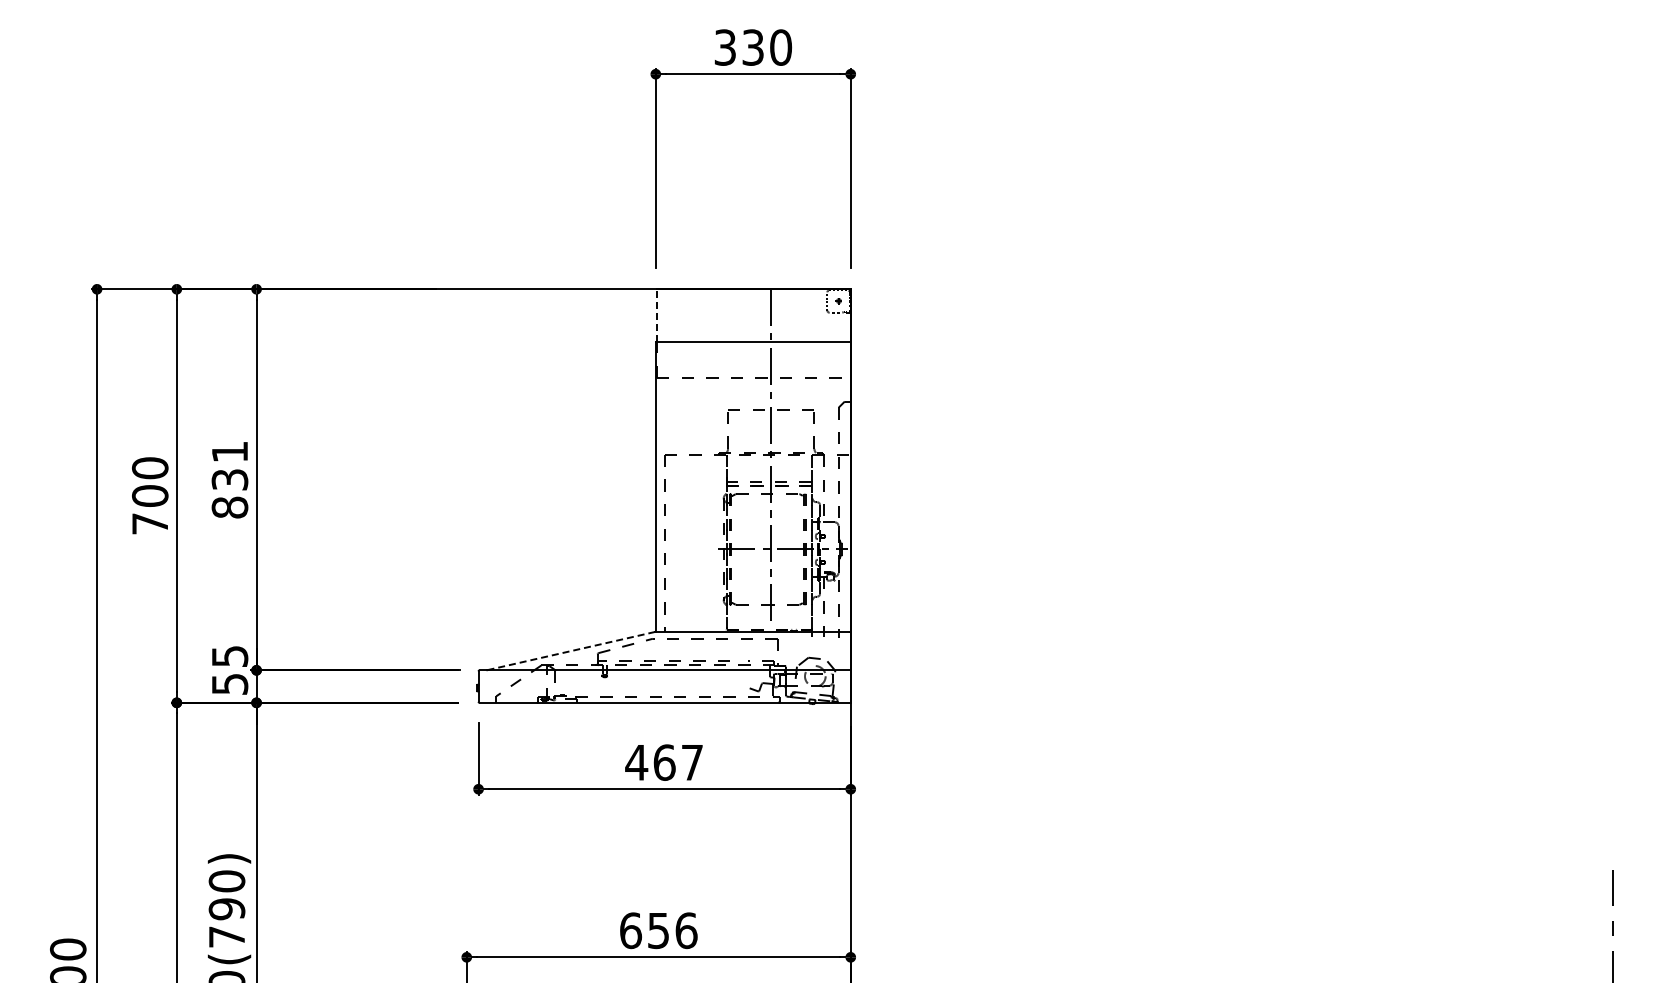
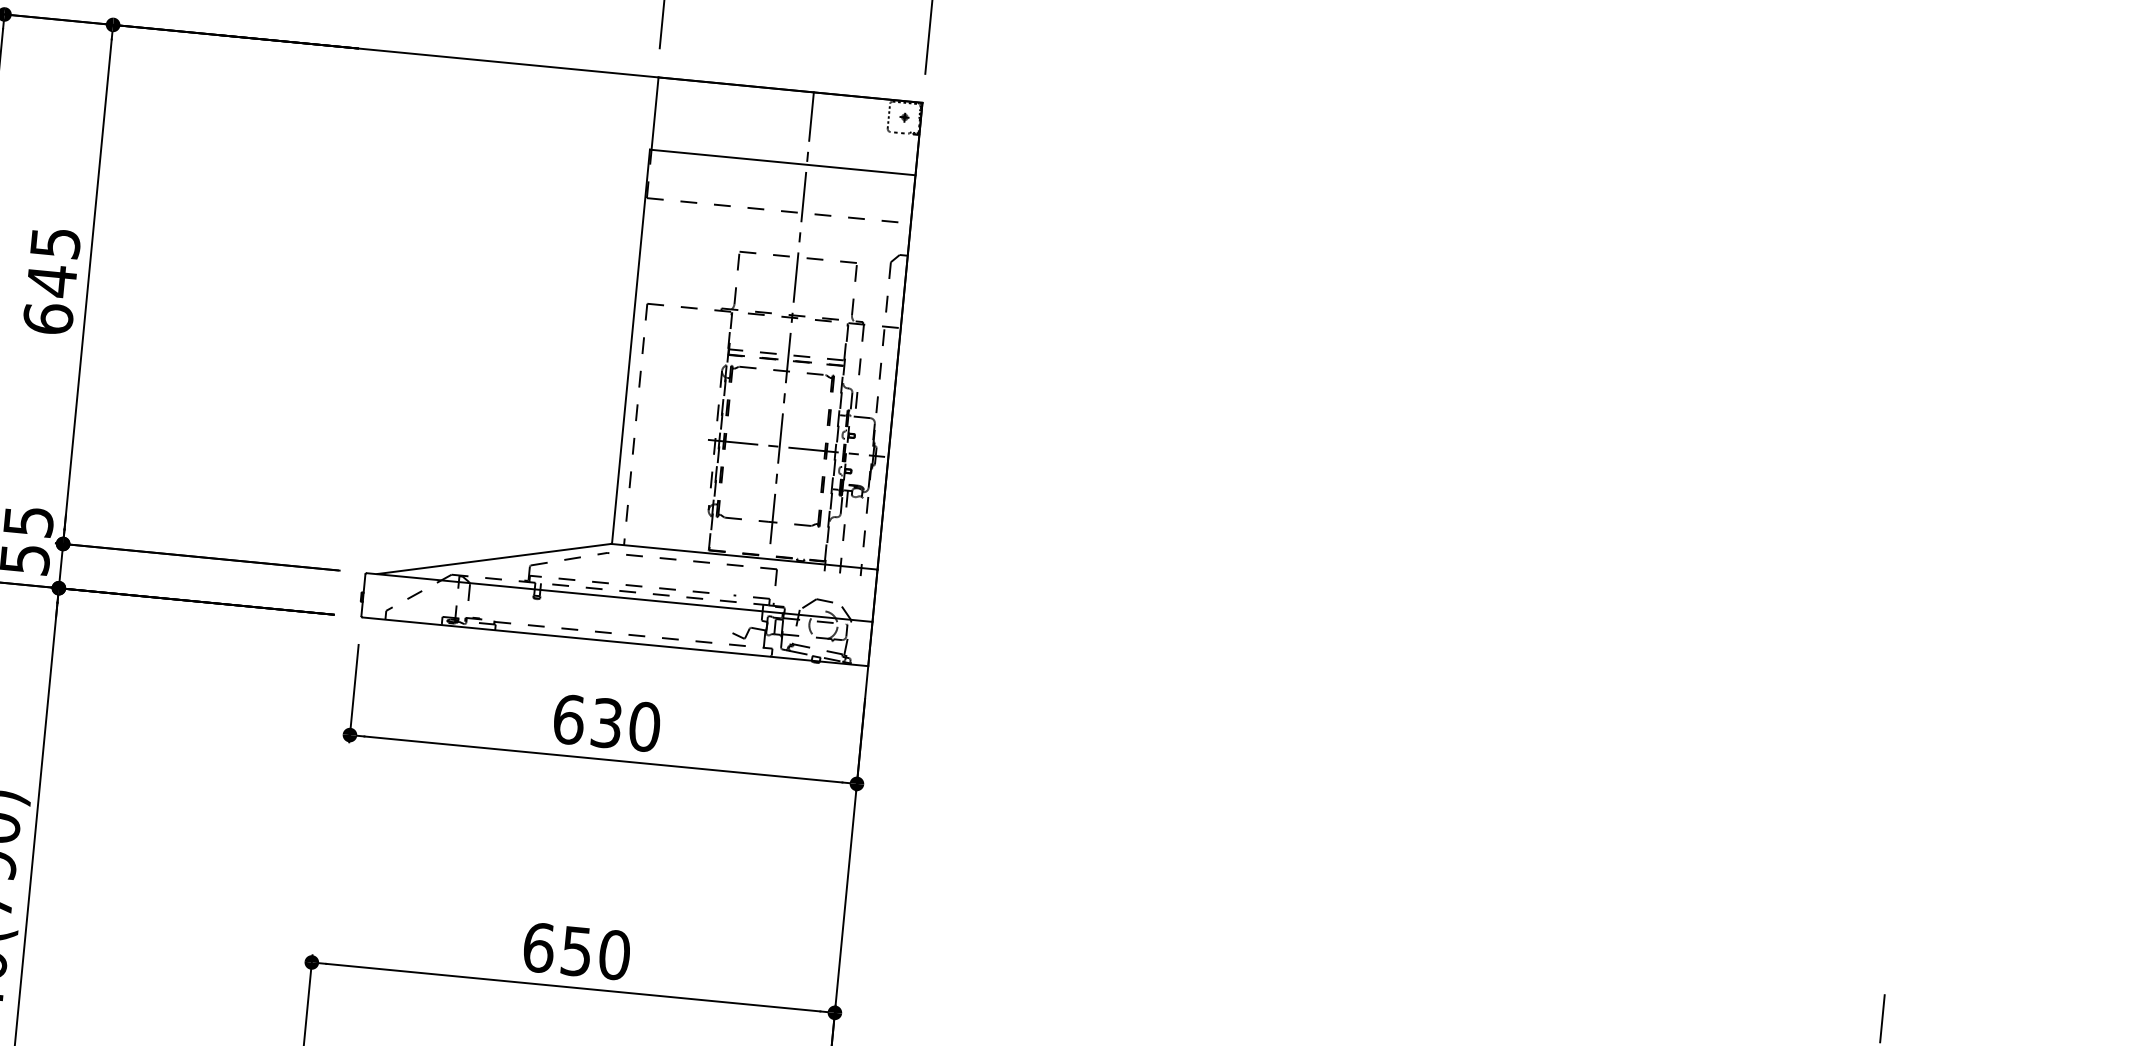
line: (656, 315) -> (654, 113), dashed -> solid
text: (229, 479) -> (51, 280), 831 -> 645
line: (571, 651) -> (494, 559), dashed -> solid
text: (664, 762) -> (606, 723), 467 -> 630
text: (686, 930) -> (614, 954), 656 -> 650

